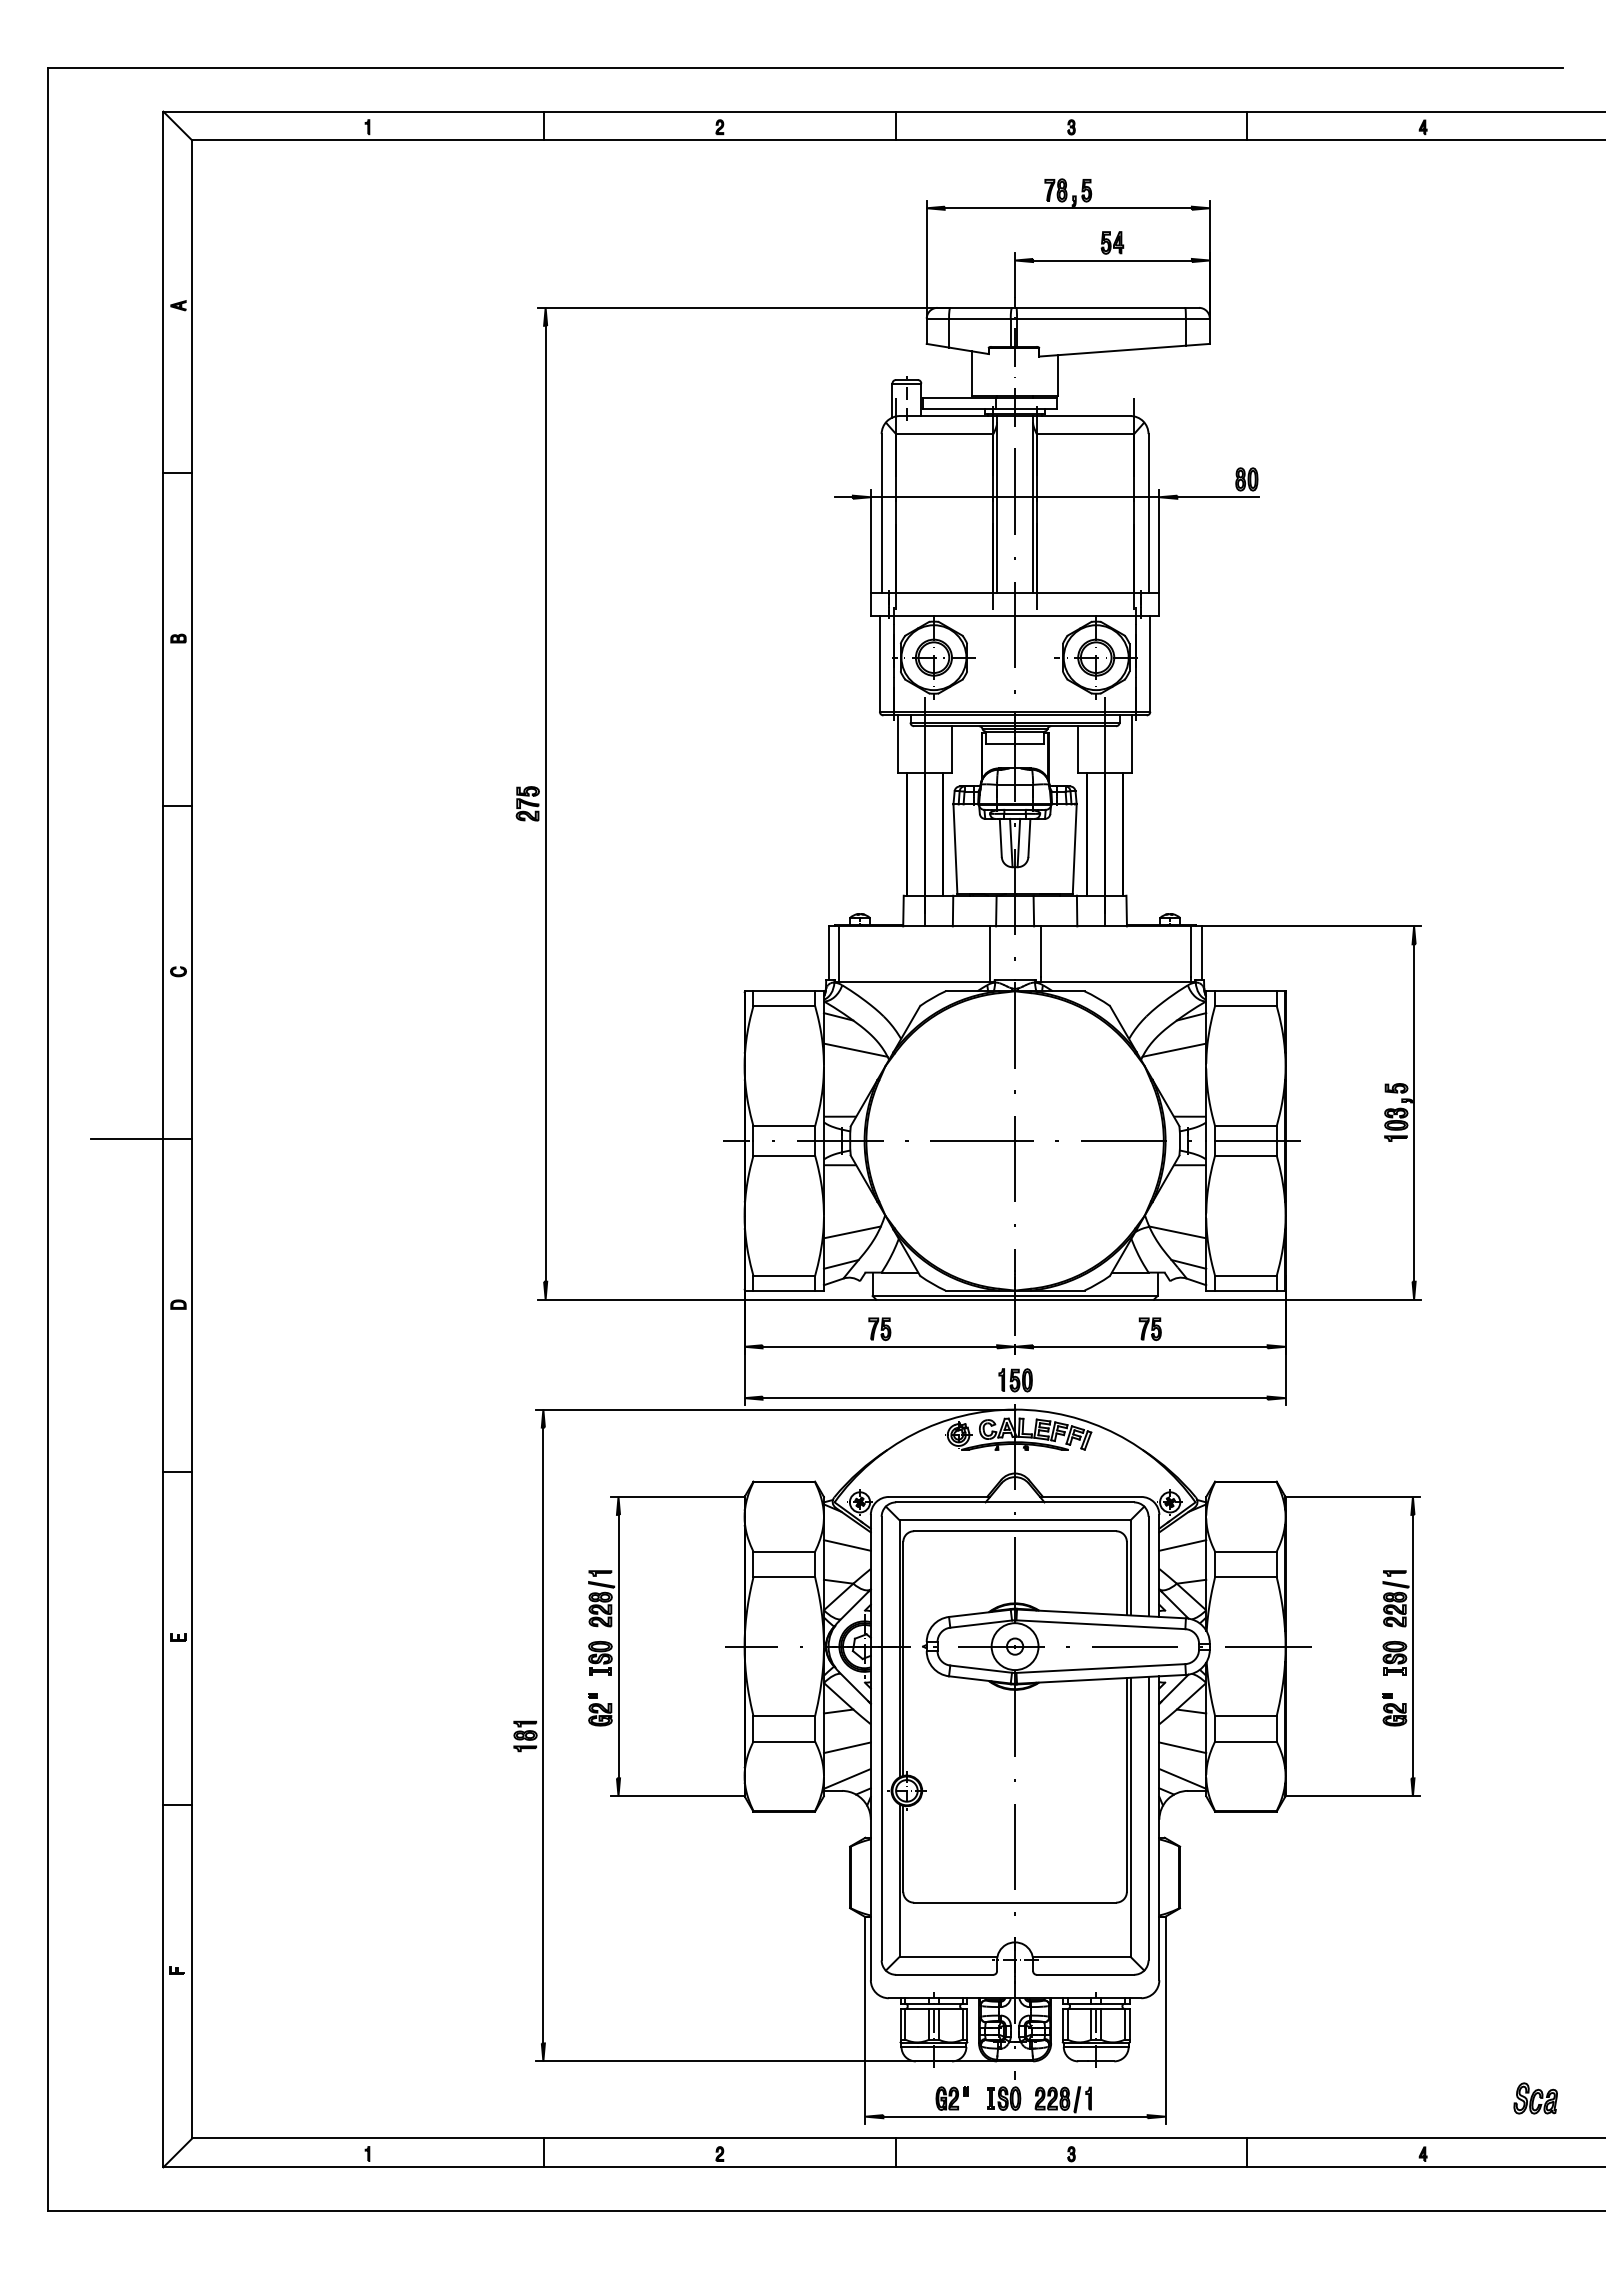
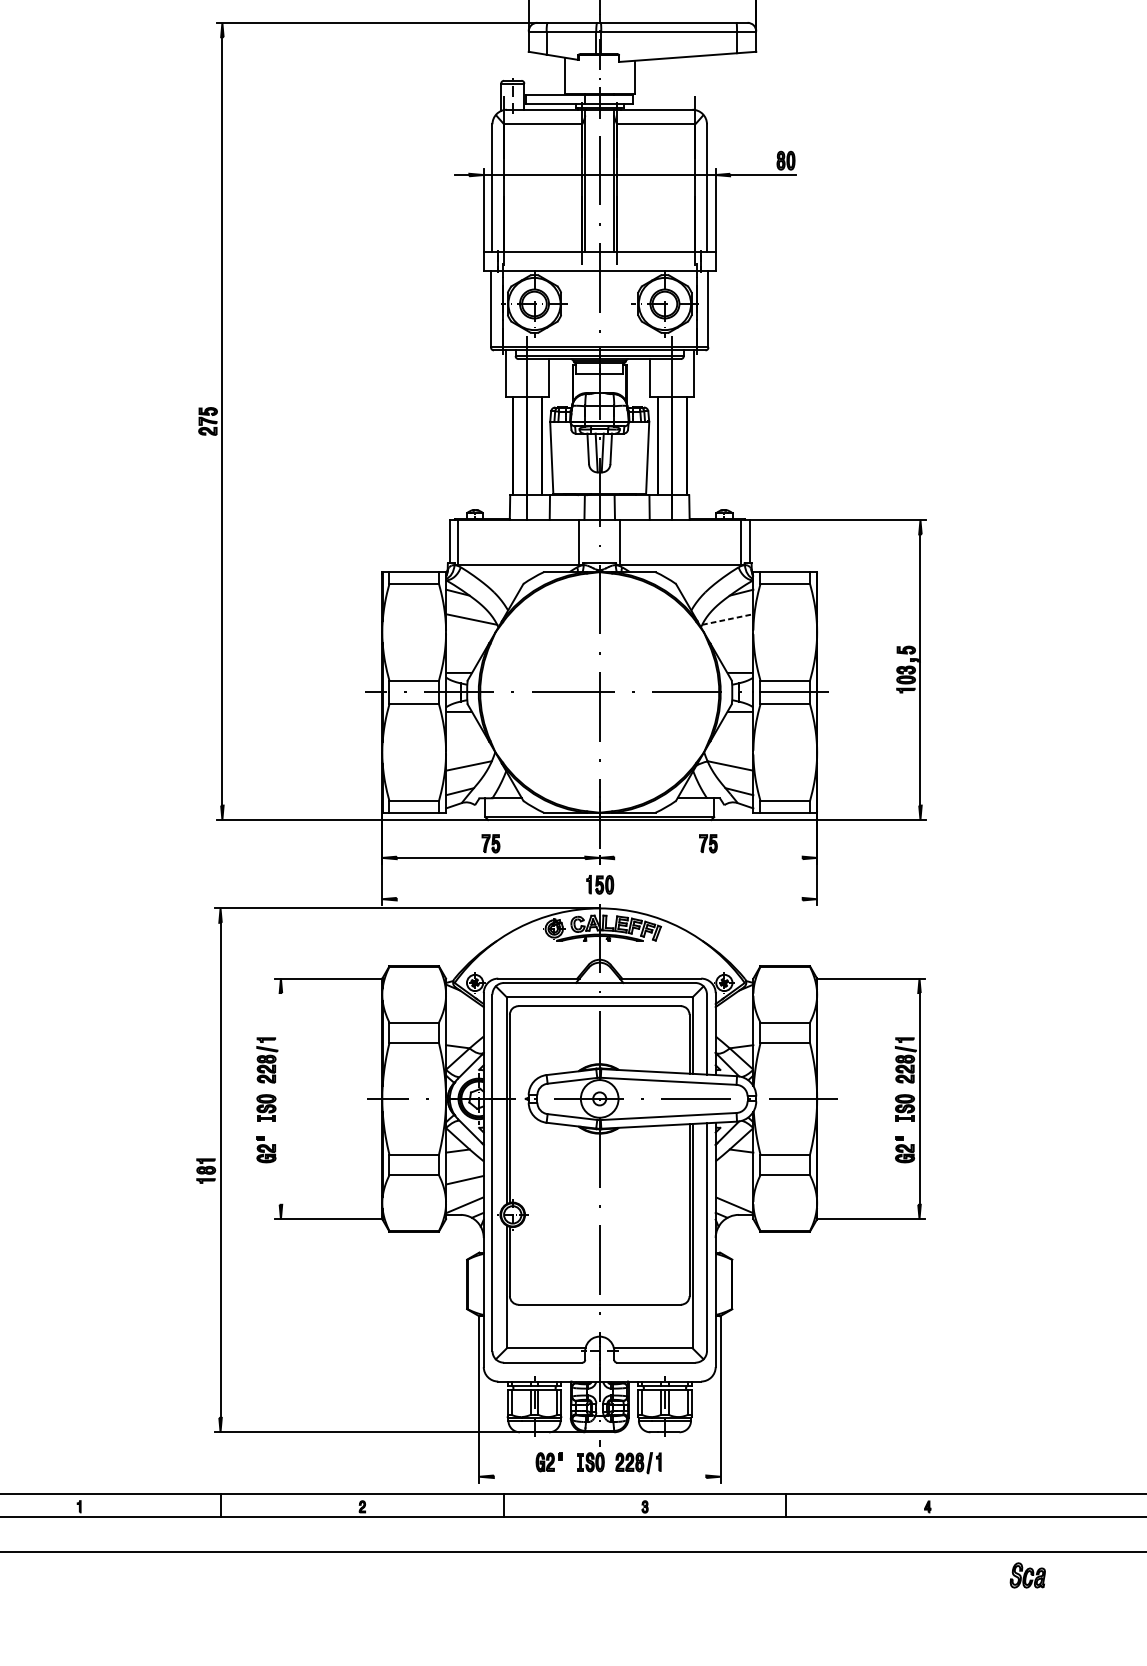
line: (1174, 1050) -> (727, 619), solid -> dashed
line: (1150, 1346) -> (708, 857), removed
line: (1014, 1398) -> (599, 899), removed
line: (846, 1545) -> (464, 1017), removed
line: (1182, 1545) -> (734, 1017), removed
line: (618, 1646) -> (280, 1098), removed
line: (1182, 1747) -> (734, 1180), removed
part: (1535, 2098) -> (1027, 1575), moved
line: (1015, 2116) -> (600, 1476), removed

